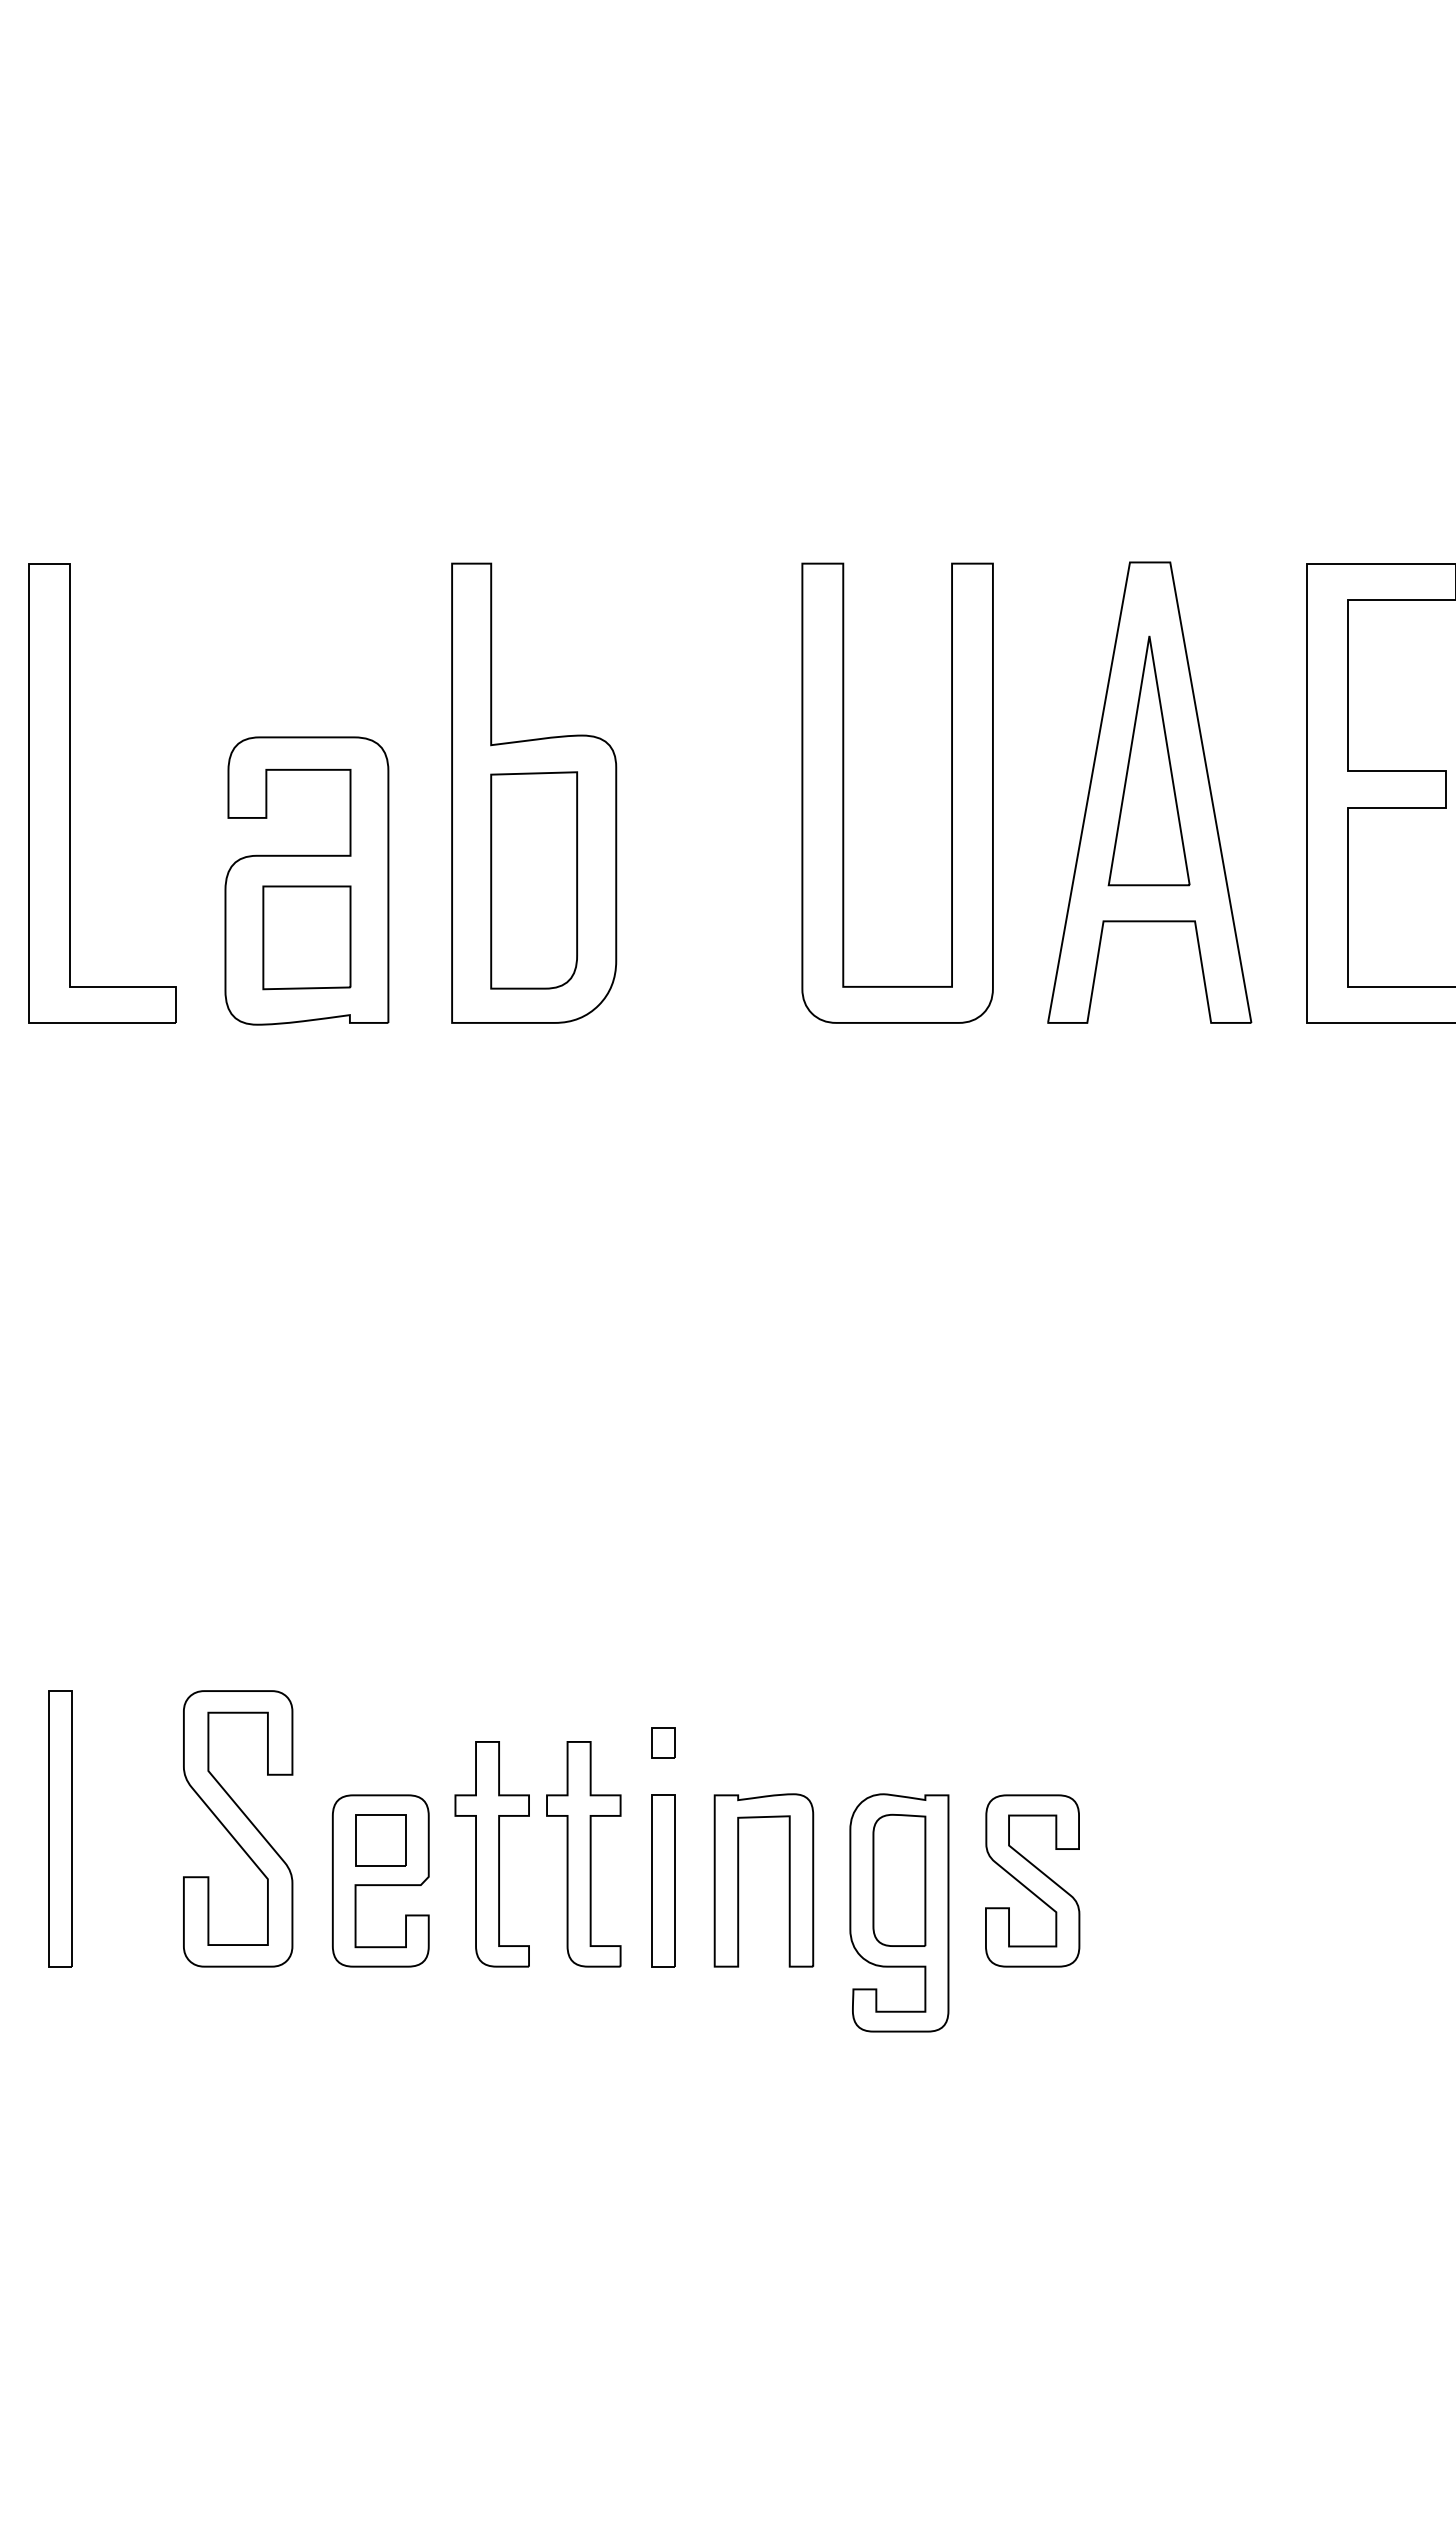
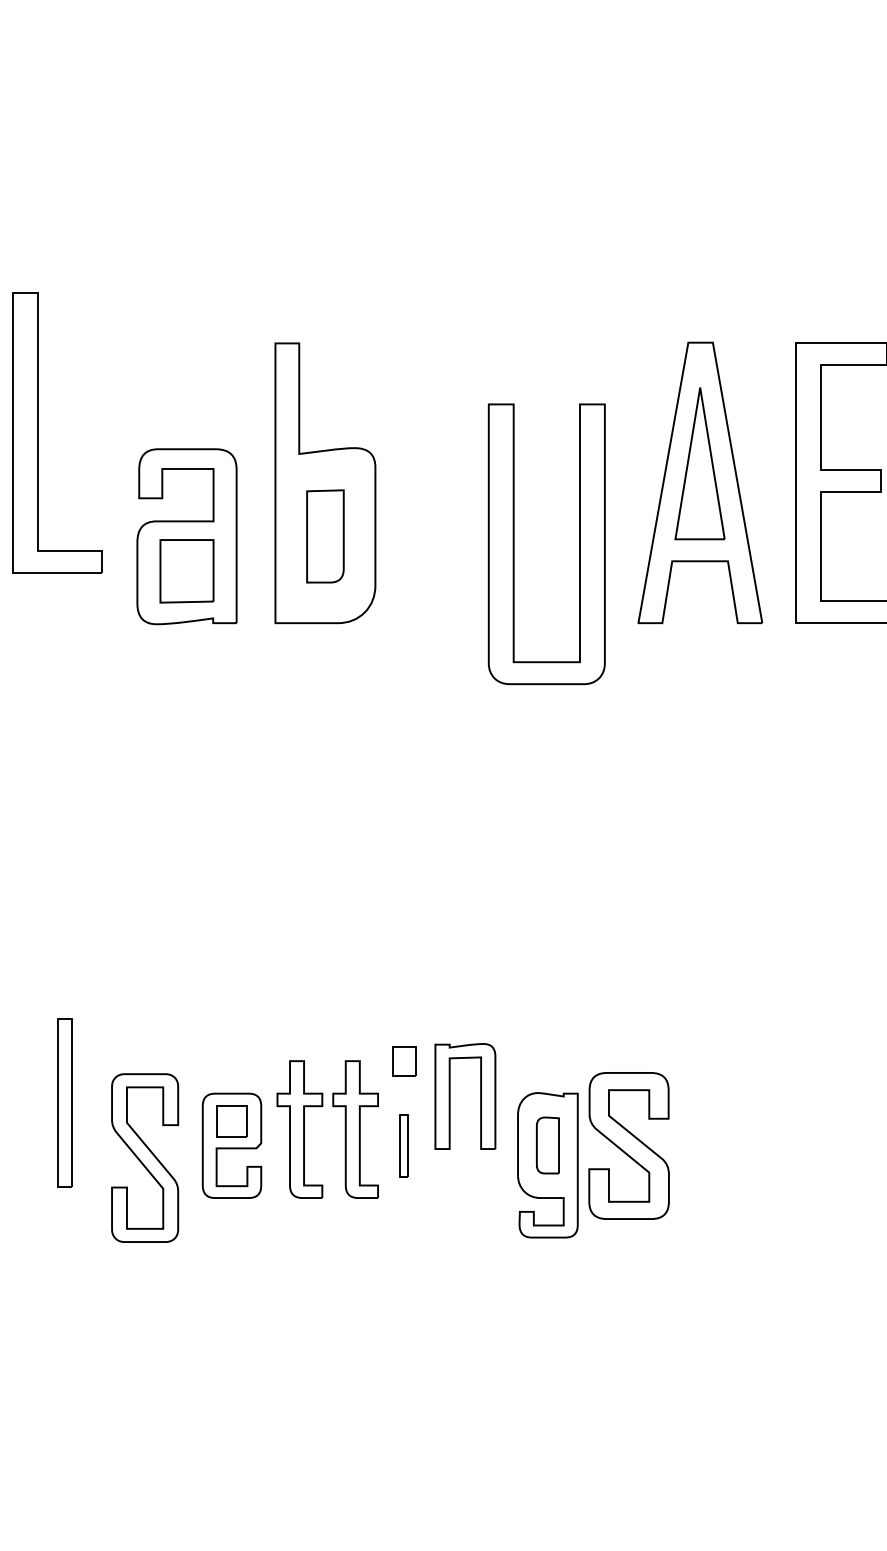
part: (71, 791) -> (38, 432), moved
part: (844, 793) -> (514, 544), moved
part: (534, 880) -> (325, 536), size x0.7
part: (662, 1742) -> (403, 1061), size x1.6
part: (59, 1827) -> (64, 1102), moved
part: (238, 1827) -> (145, 1157), moved
part: (662, 1880) -> (403, 1145), size x0.6
part: (739, 1880) -> (450, 1096), moved
part: (898, 1880) -> (547, 1145), size x0.7
part: (1031, 1880) -> (628, 1145), size x1.4

